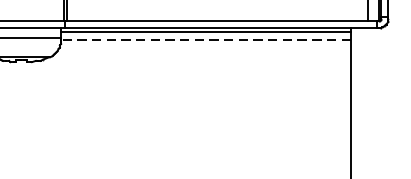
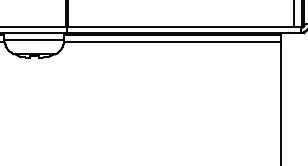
line: (206, 40) -> (172, 41), dashed -> solid

